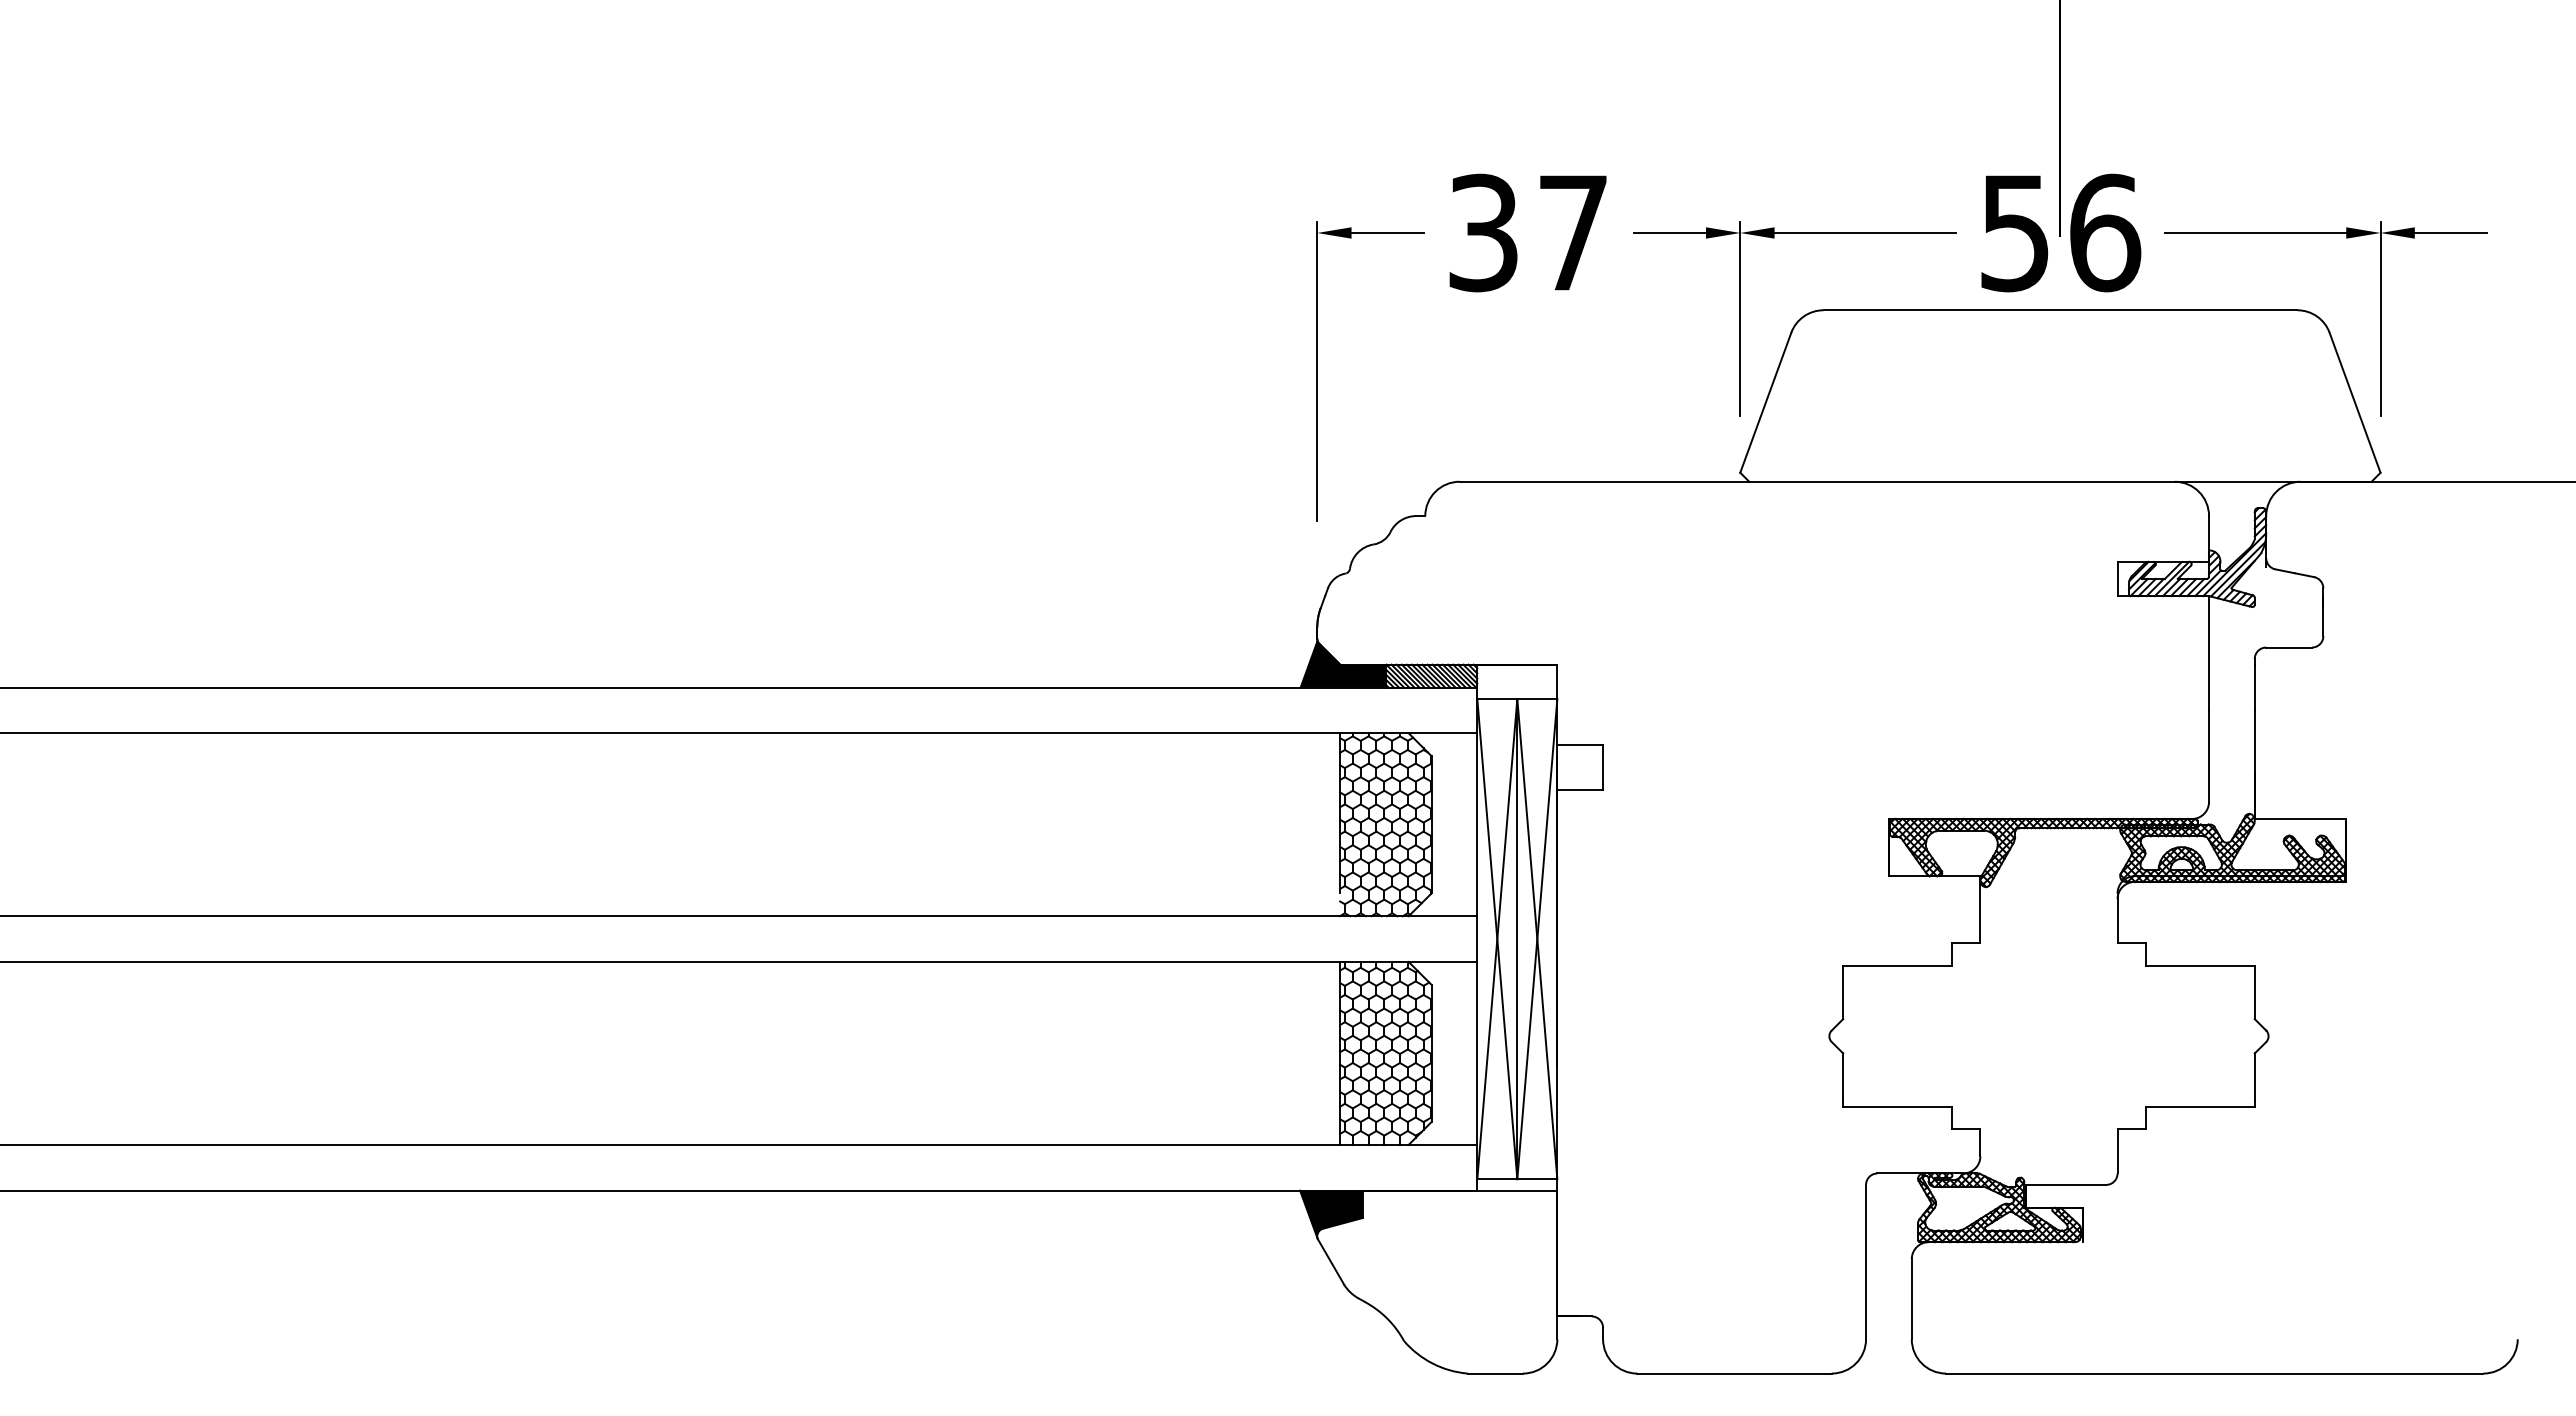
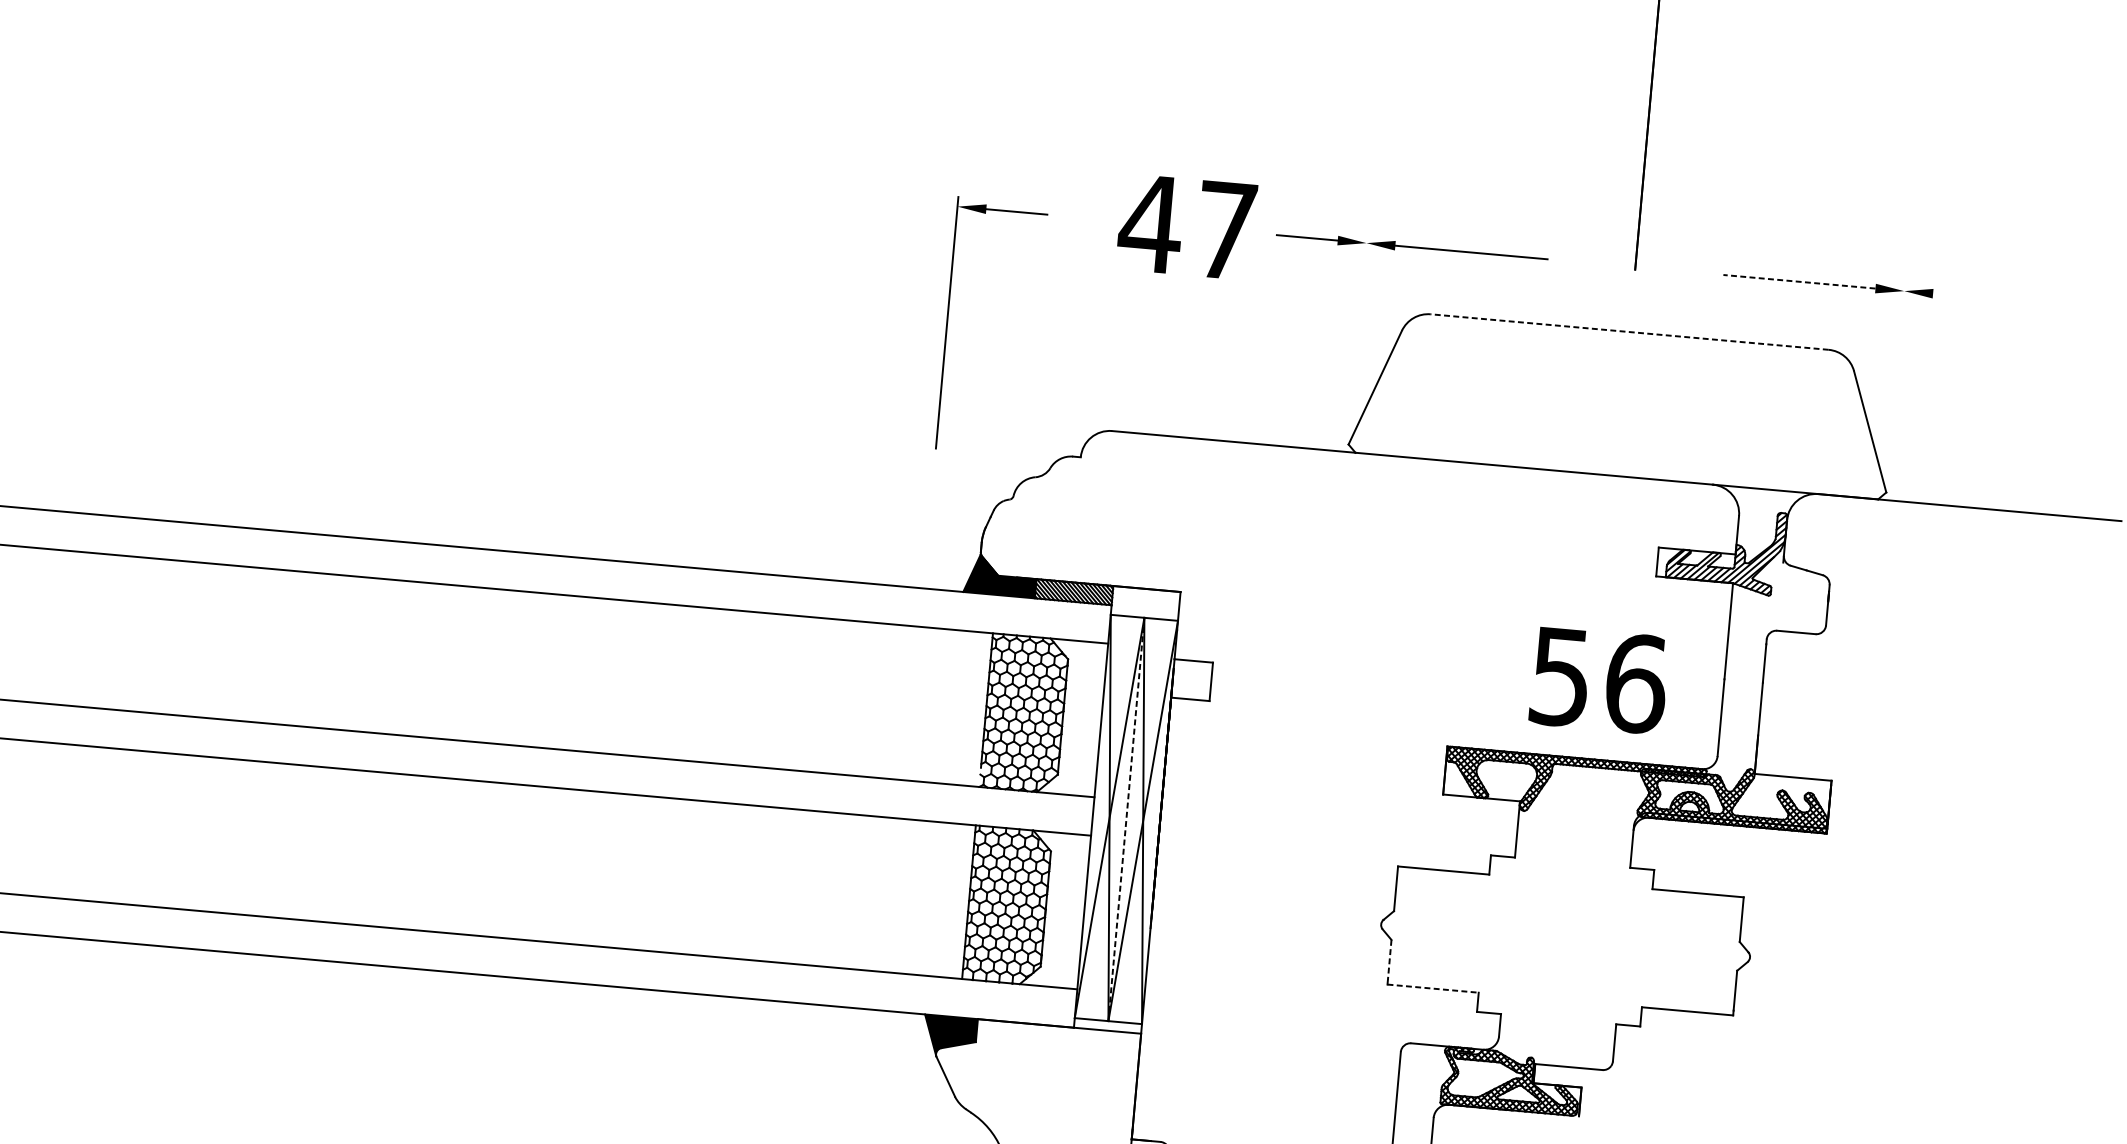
text: (1483, 232) -> (1150, 223), 37 -> 47
text: (2061, 232) -> (1599, 680), moved
line: (2255, 233) -> (1799, 282), solid -> dashed
line: (2450, 233) -> (1963, 296), removed
line: (2060, 310) -> (1629, 332), solid -> dashed
line: (1740, 318) -> (1360, 314), removed
line: (2380, 318) -> (1897, 362), removed
part: (1317, 371) -> (947, 322), moved
line: (1517, 939) -> (1126, 819), solid -> dashed
line: (1843, 1077) -> (1389, 960), solid -> dashed
line: (1897, 1106) -> (1433, 988), solid -> dashed

